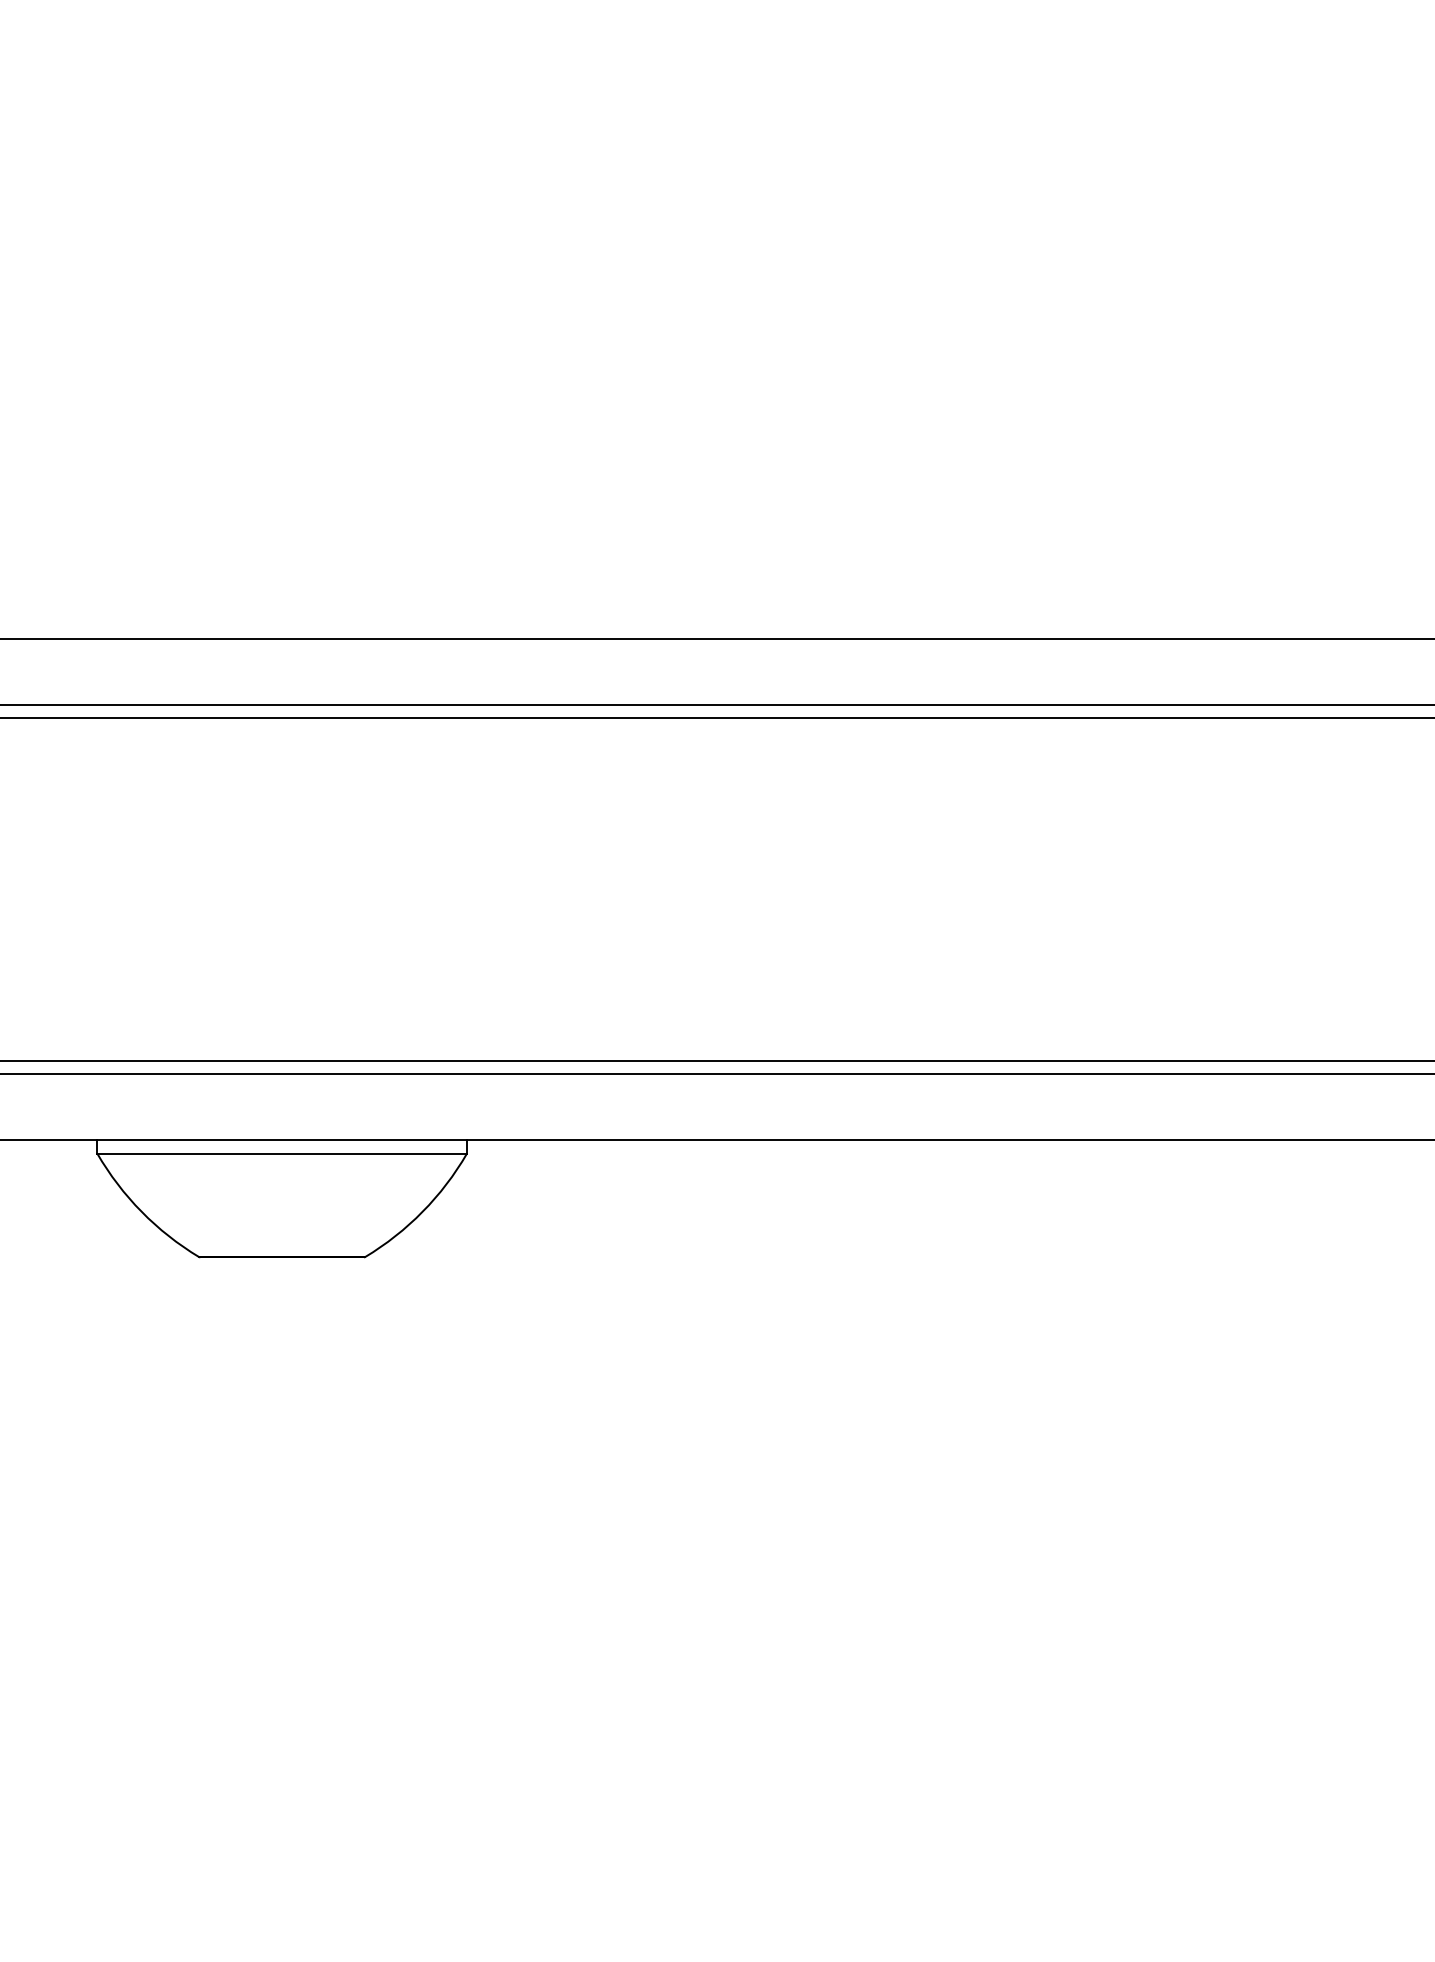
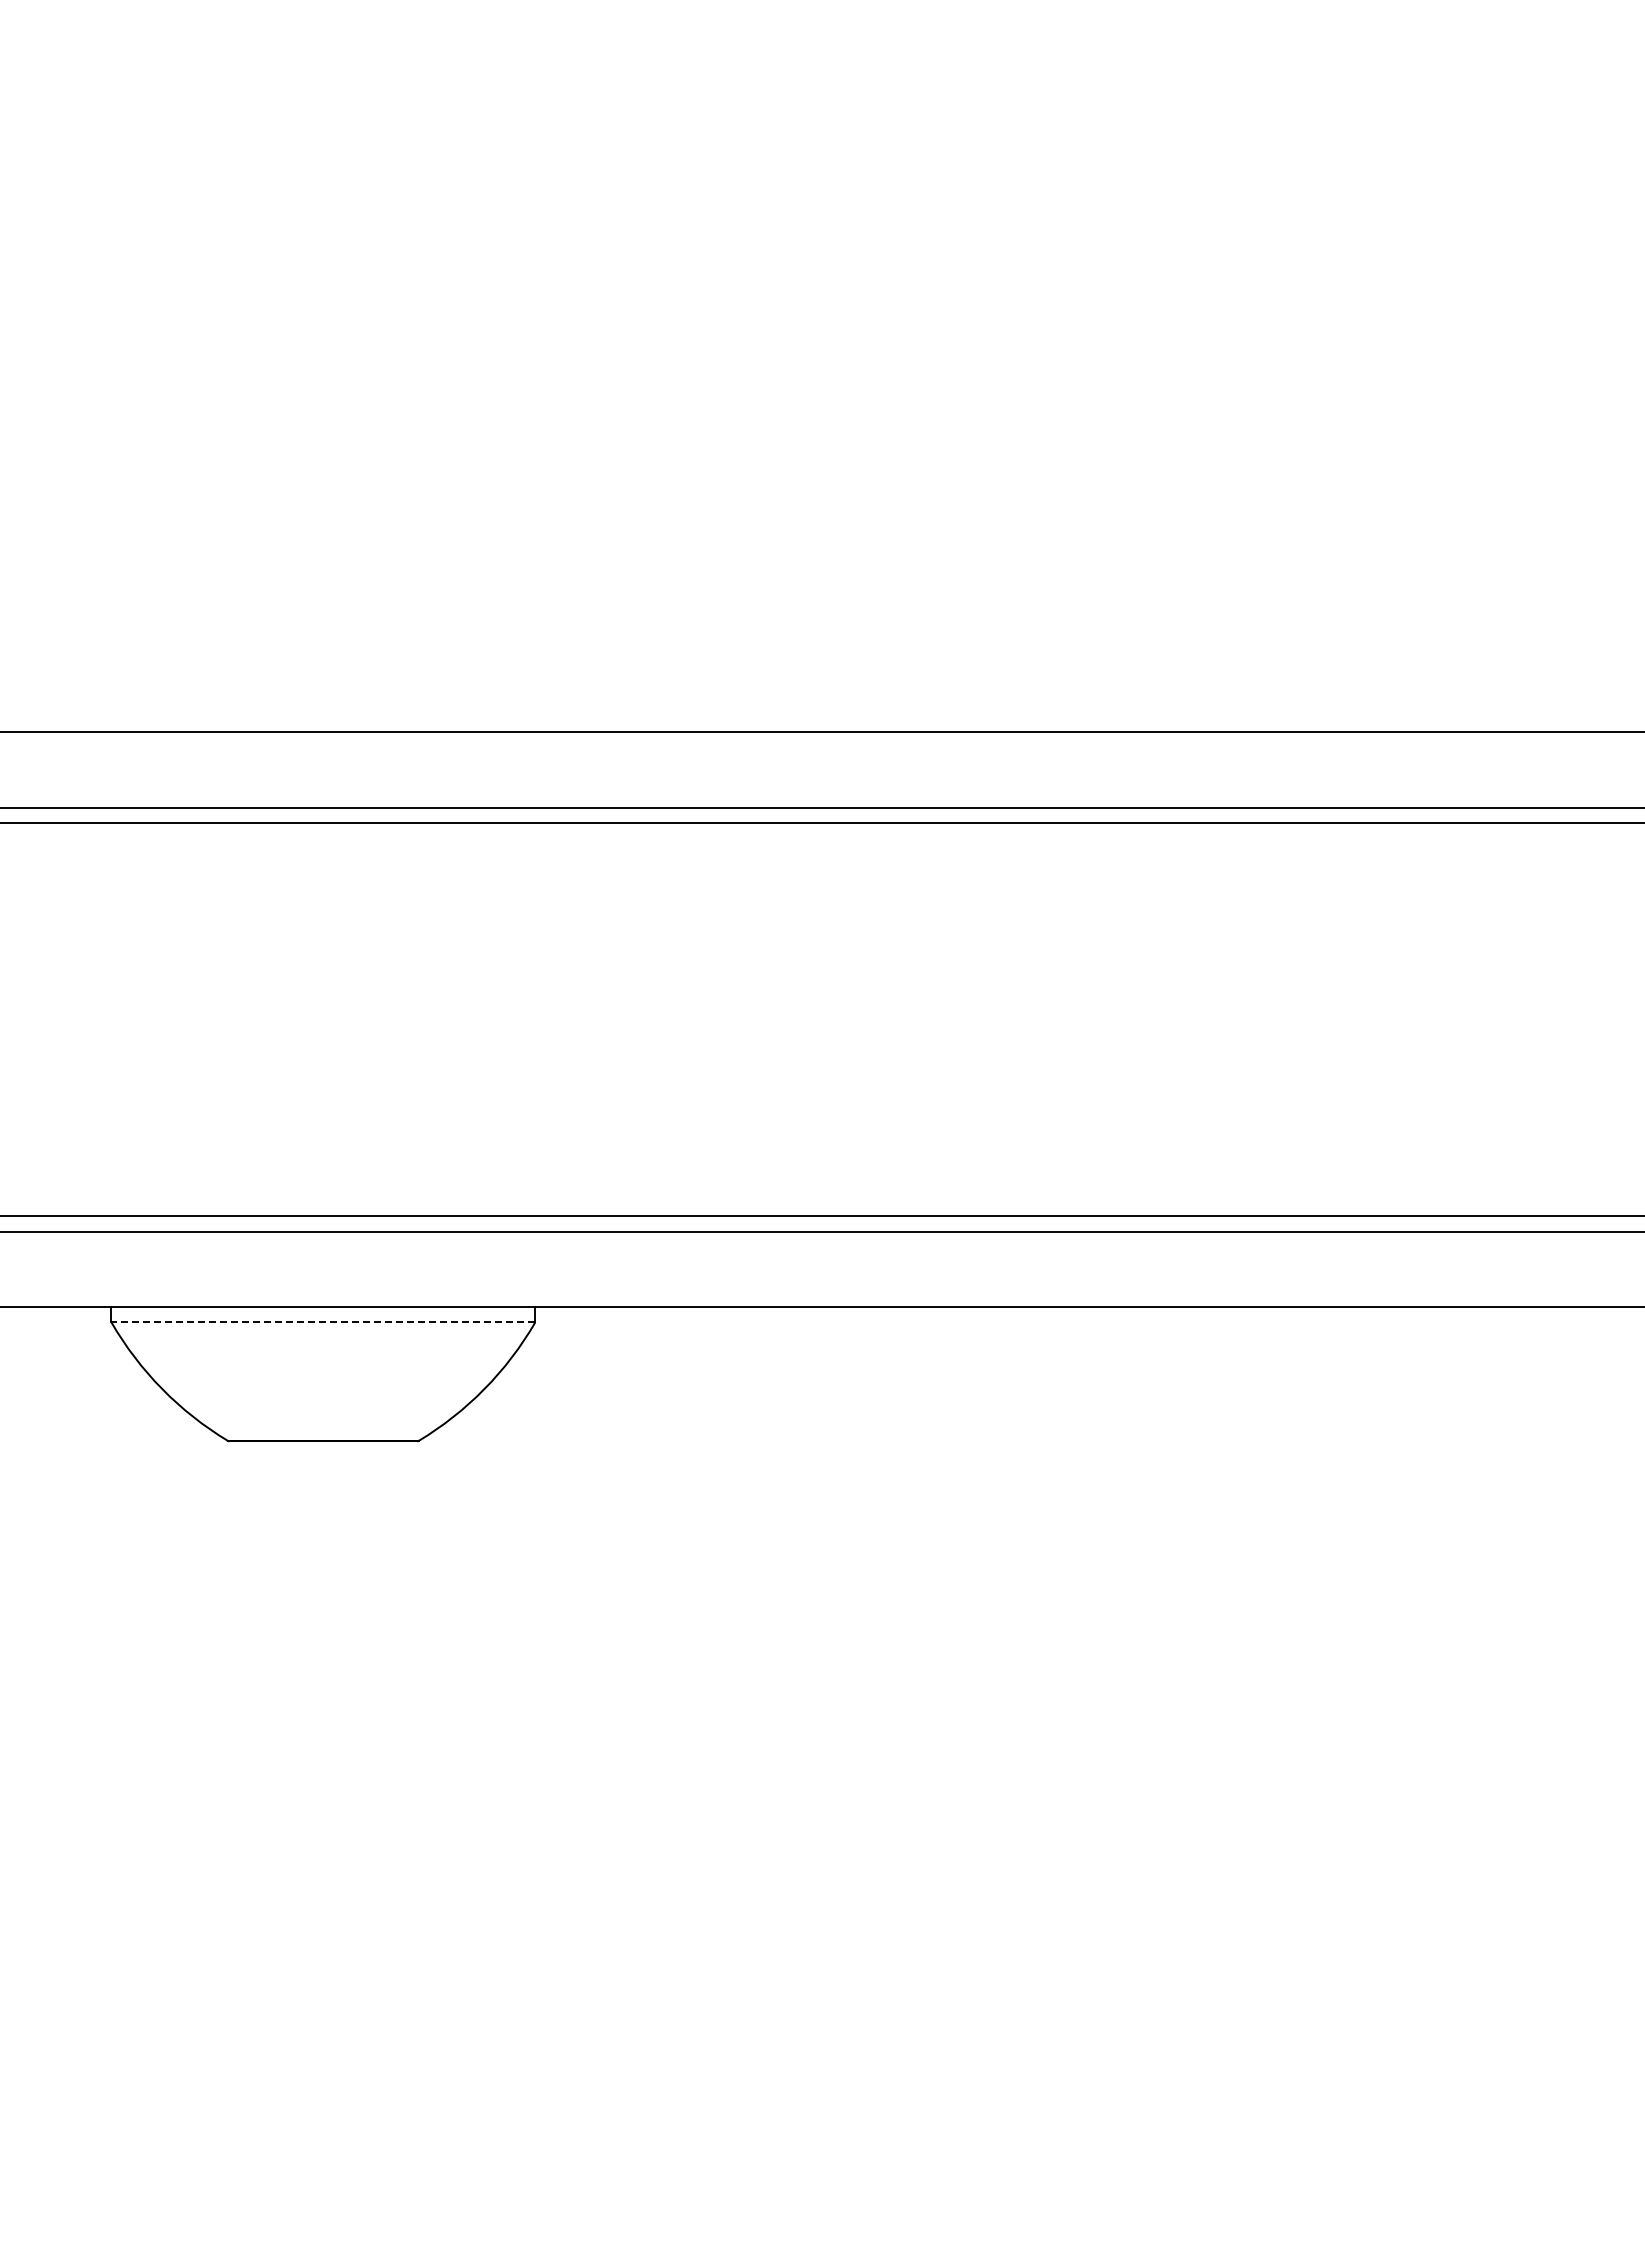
line: (282, 1153) -> (323, 1322), solid -> dashed

